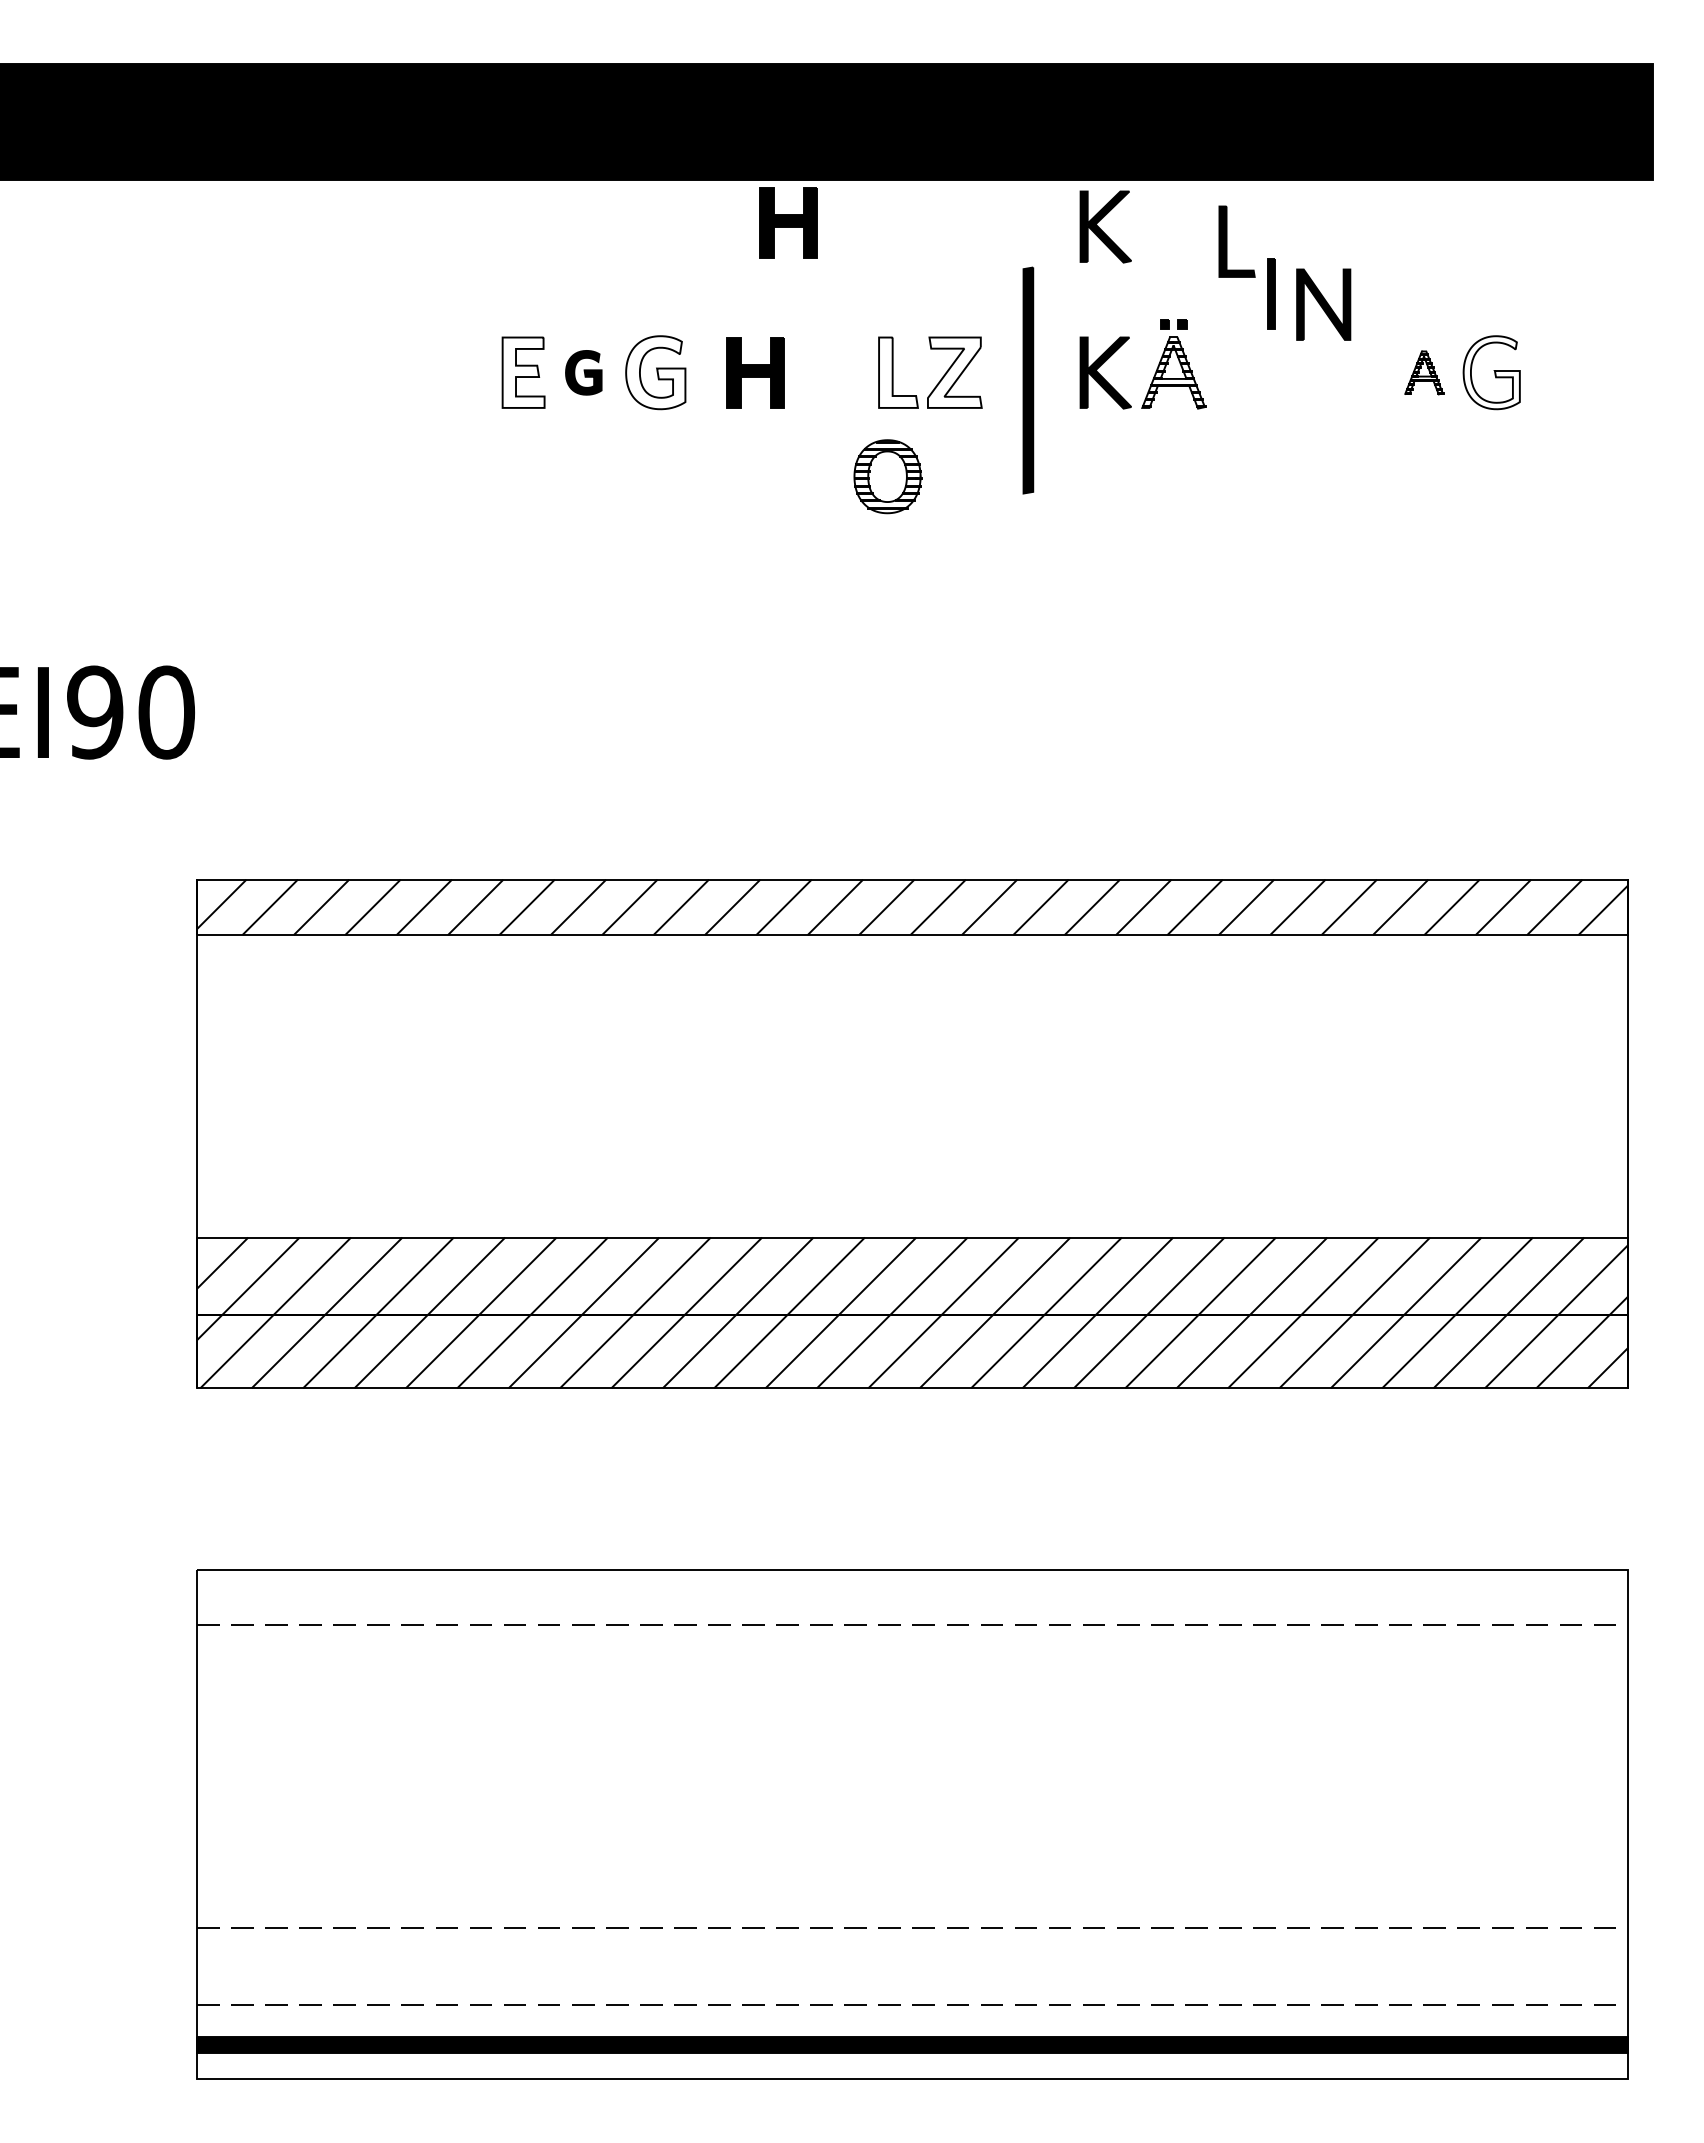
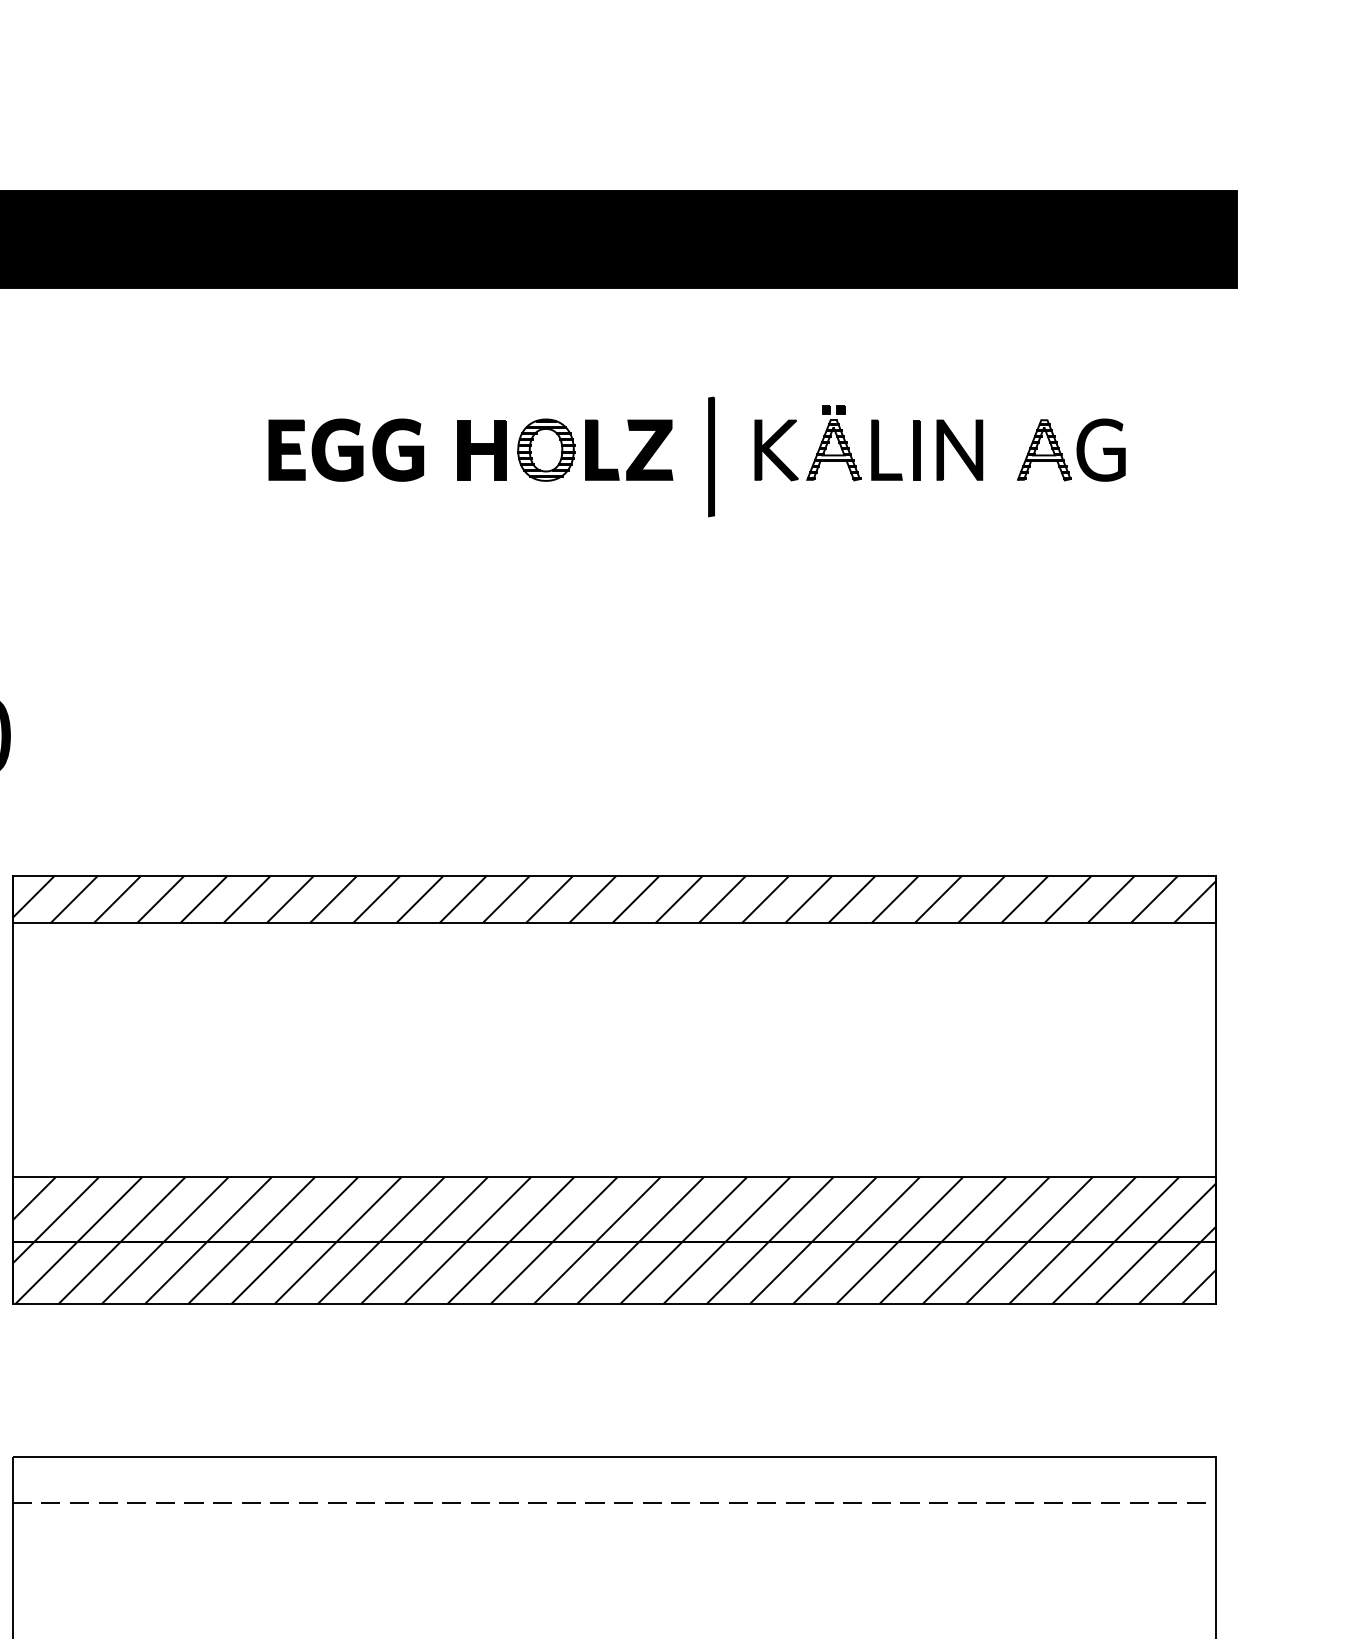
part: (788, 222) -> (509, 323), removed
part: (1105, 226) -> (776, 327), removed
part: (1227, 241) -> (878, 450), moved
part: (1271, 293) -> (916, 450), moved
part: (1323, 304) -> (959, 450), moved
fill: (523, 372) -> (287, 450), added
part: (583, 372) -> (337, 450), size x1.67
fill: (655, 372) -> (398, 450), added
fill: (898, 372) -> (602, 450), added
fill: (954, 372) -> (649, 450), added
part: (1423, 372) -> (1043, 450), size x1.67
fill: (1491, 372) -> (1100, 450), added
part: (1028, 380) -> (711, 456), size x0.62
part: (887, 476) -> (546, 450), moved

